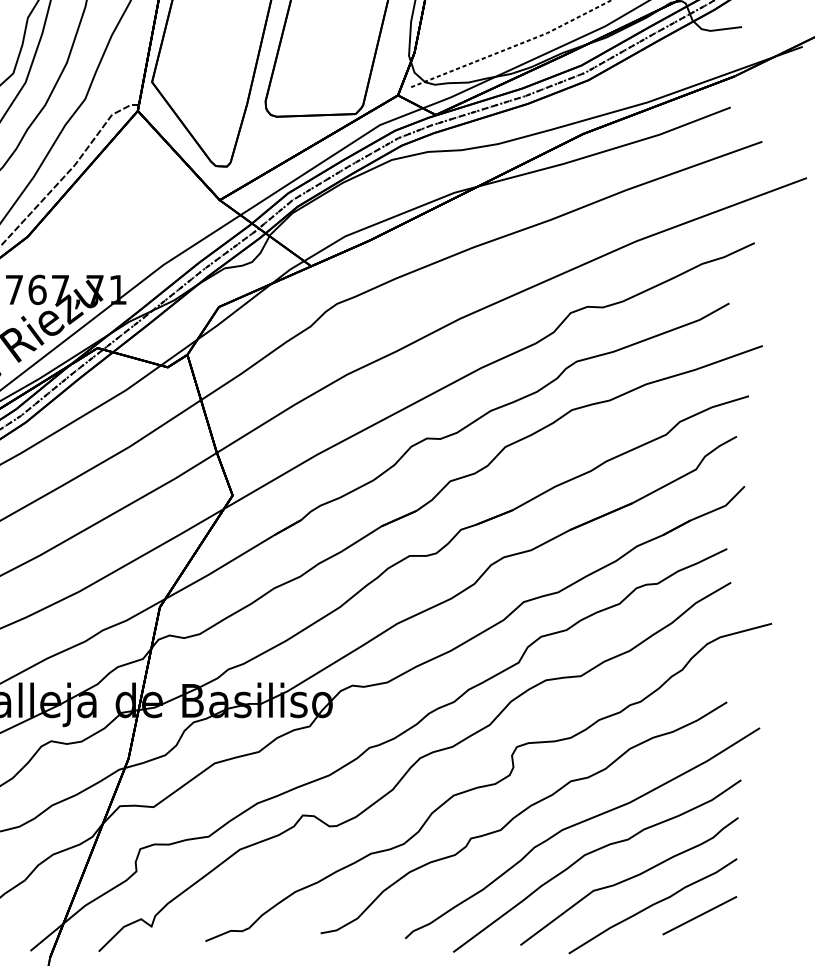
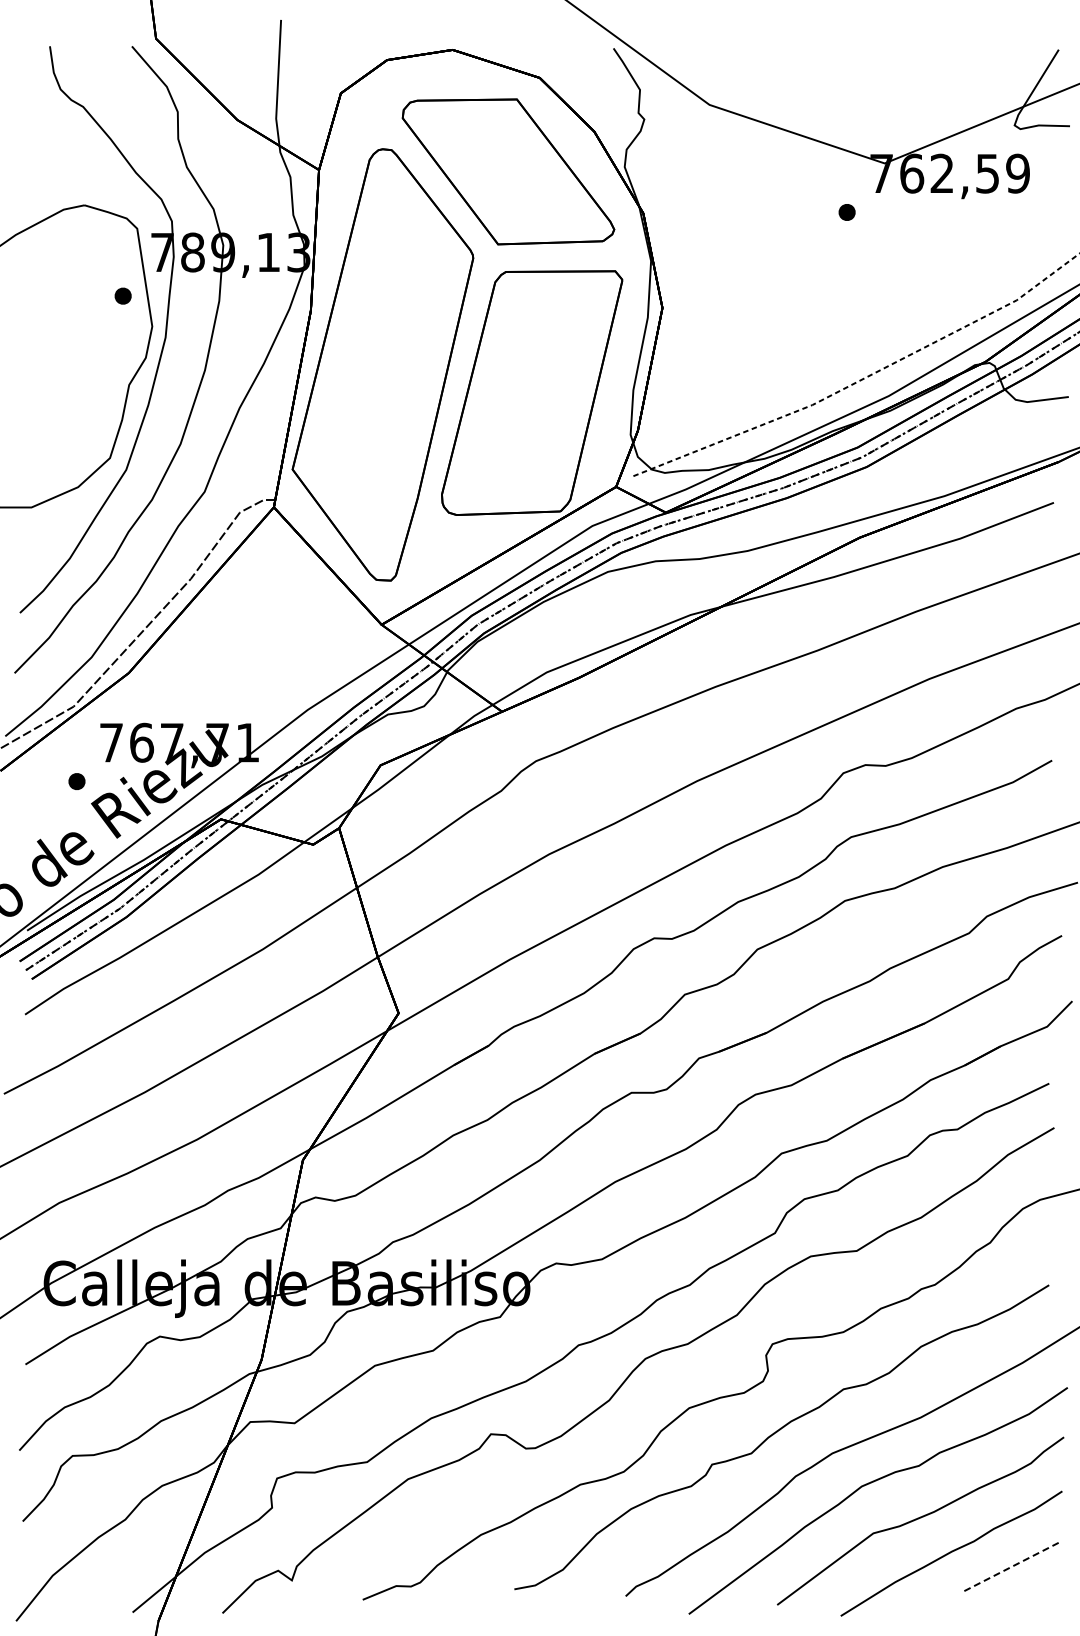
line: (700, 915) -> (1013, 1566), solid -> dashed

